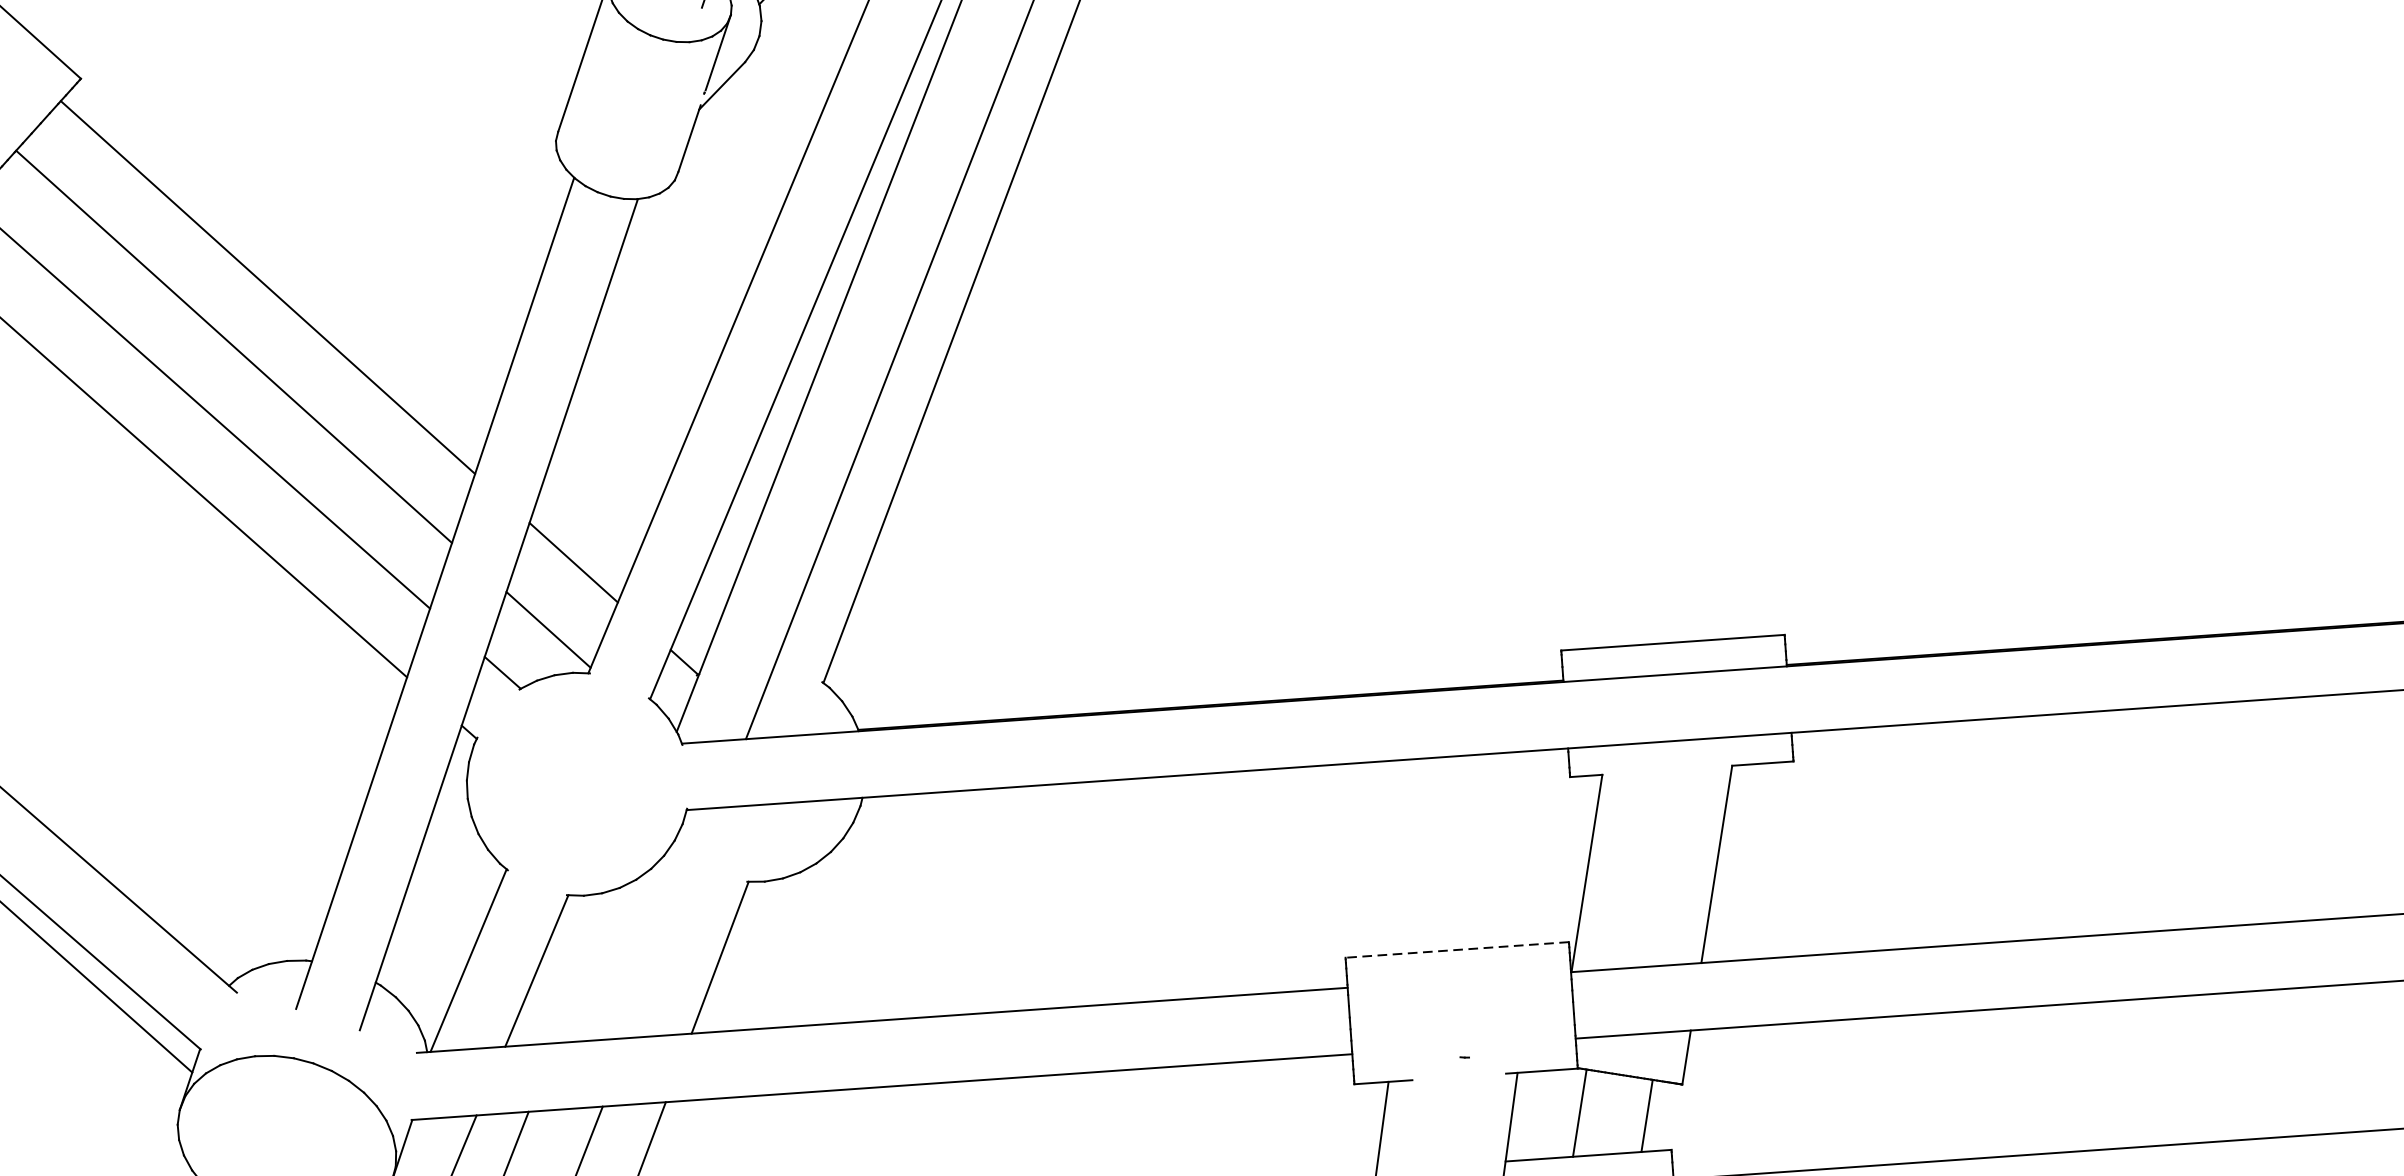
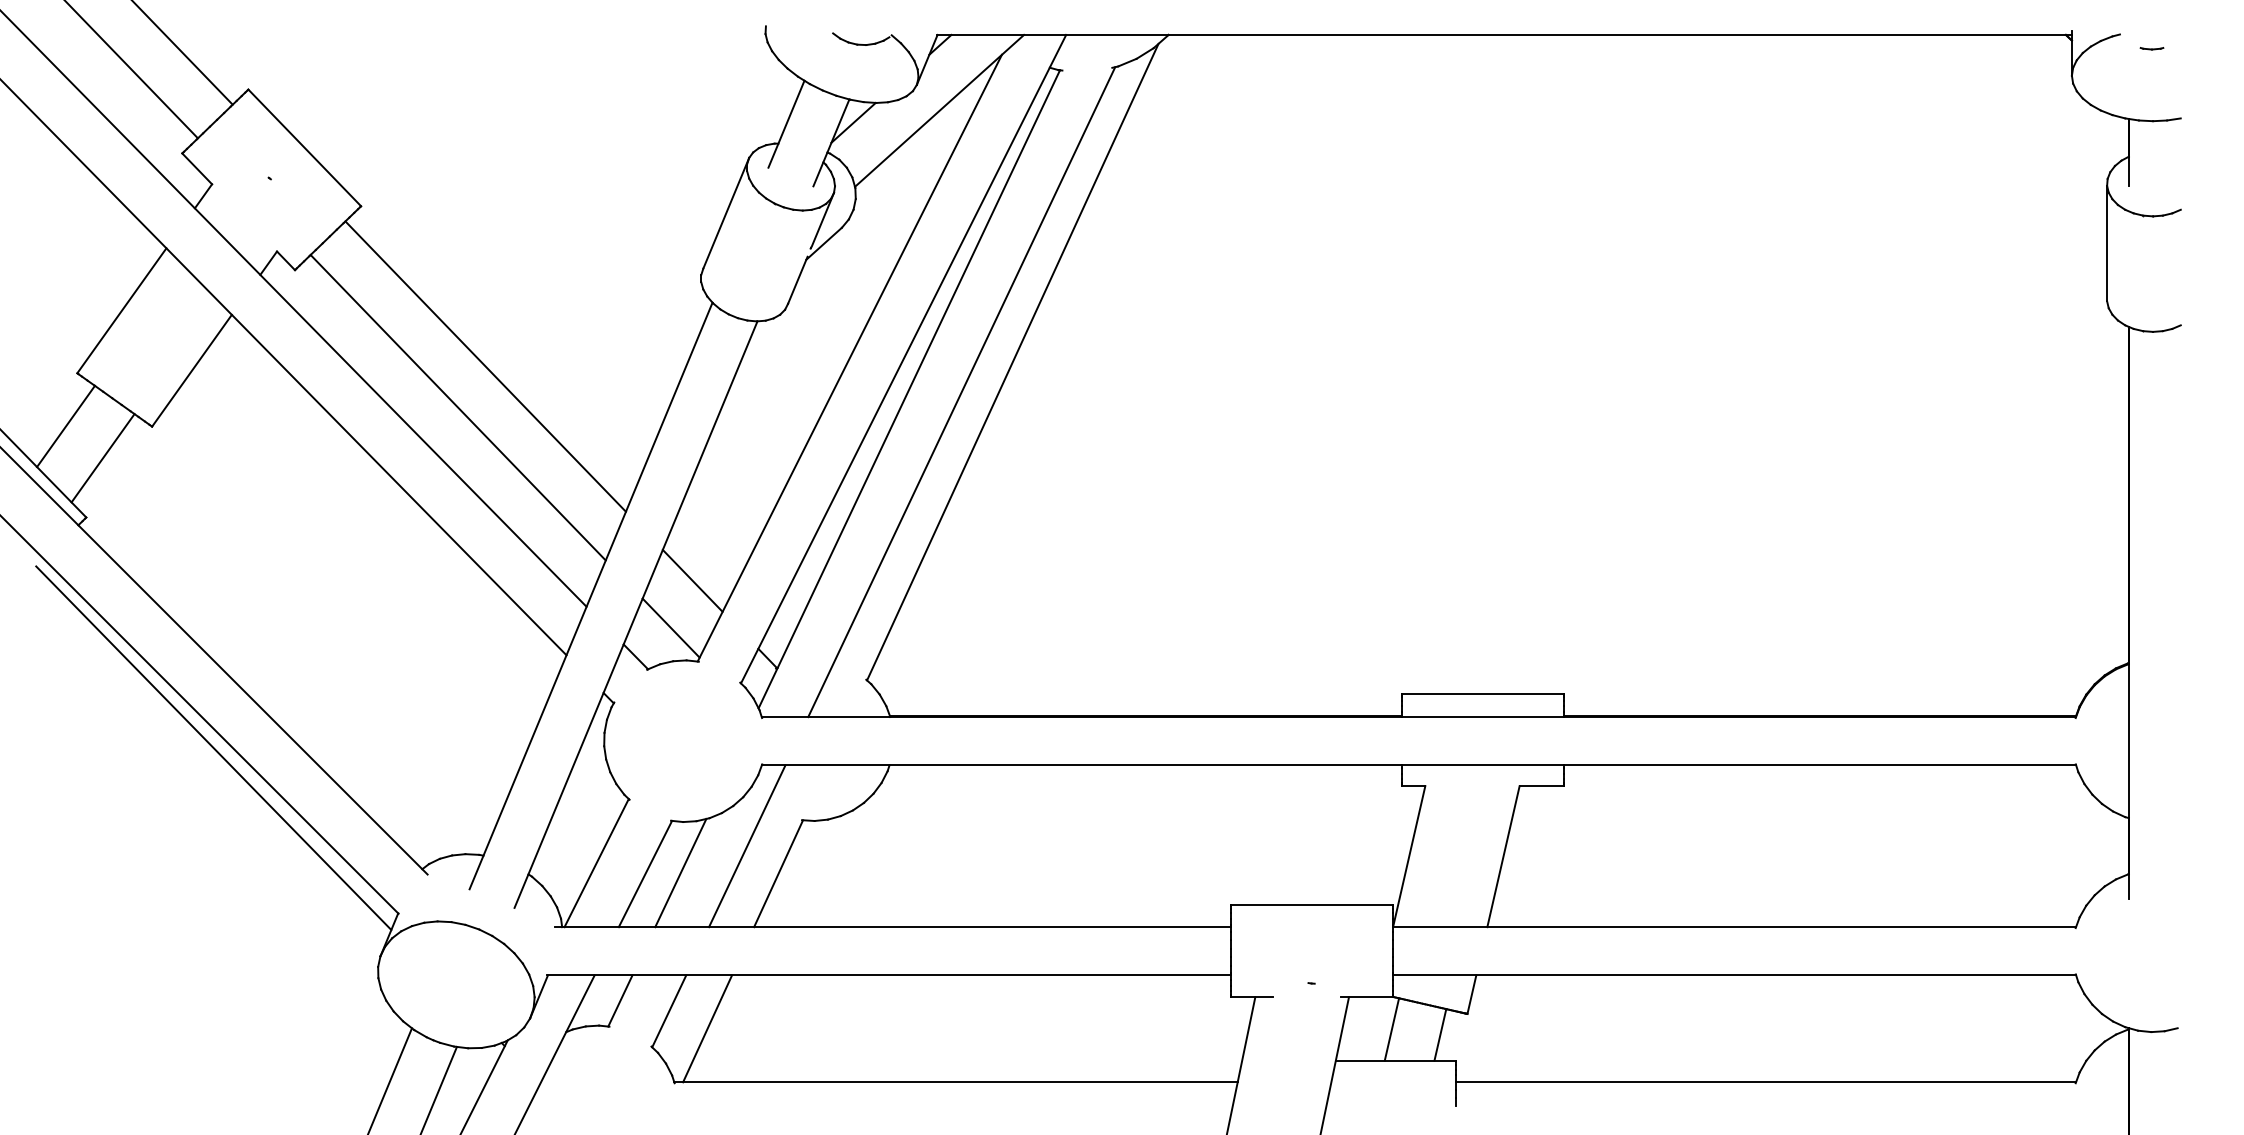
line: (674, 923) -> (747, 846), added
line: (1457, 950) -> (1311, 905), dashed -> solid
line: (584, 965) -> (680, 872), added

